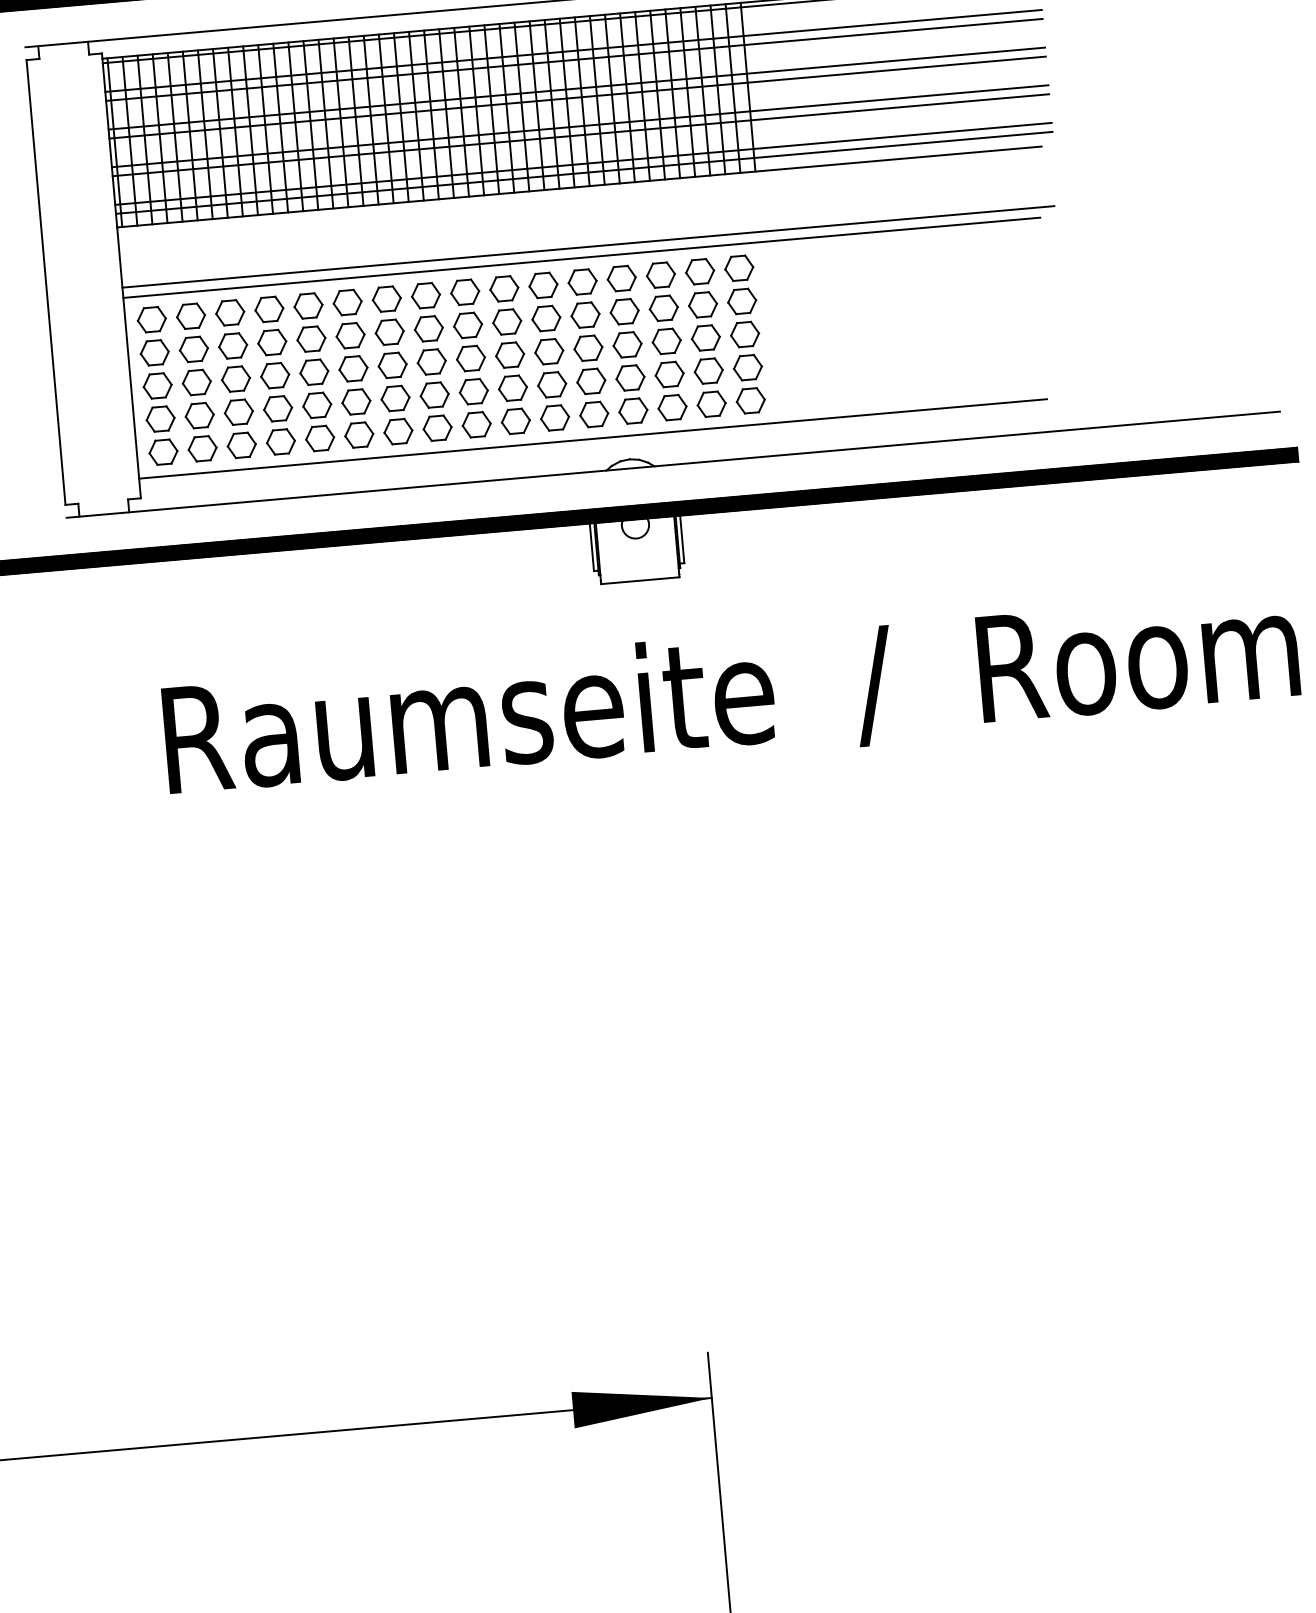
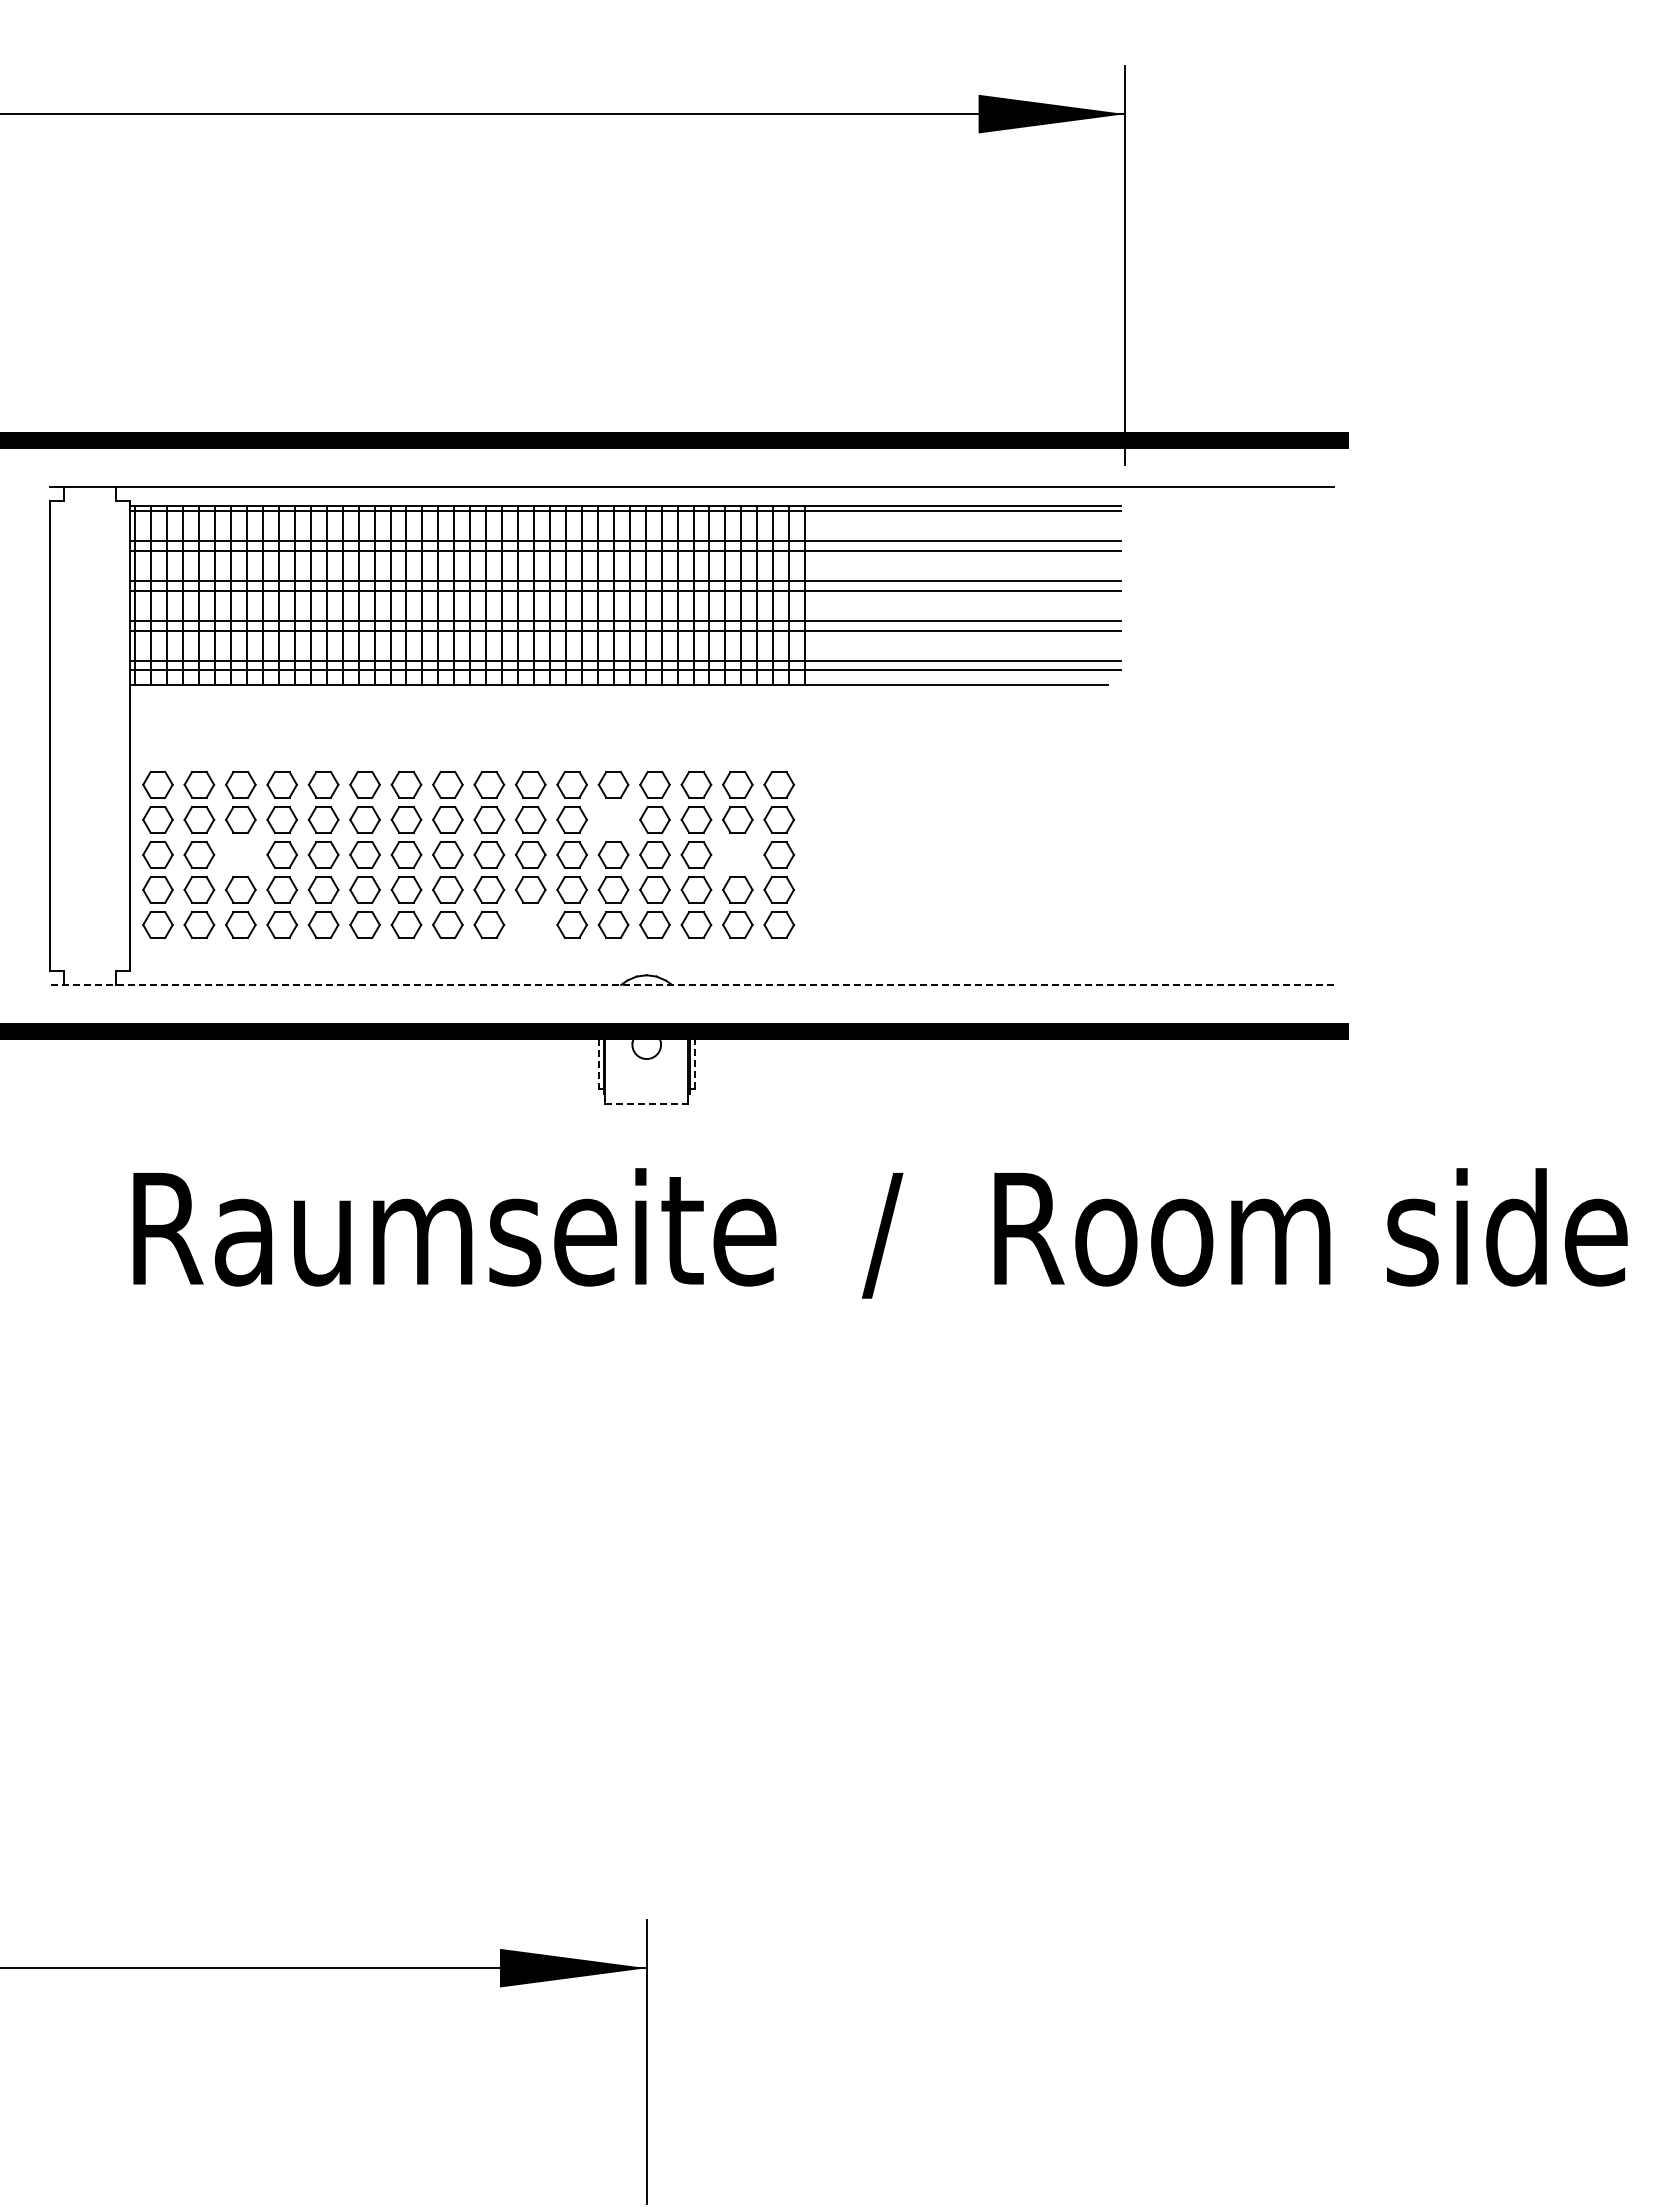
line: (588, 246) -> (622, 748), removed
line: (581, 258) -> (614, 759), removed
part: (585, 314) -> (613, 819), removed
part: (705, 337) -> (737, 854), removed
part: (235, 378) -> (240, 854), removed
part: (515, 420) -> (530, 924), removed
line: (593, 438) -> (610, 950), removed
line: (672, 464) -> (691, 984), solid -> dashed
line: (682, 538) -> (694, 1063), solid -> dashed
line: (591, 547) -> (598, 1064), solid -> dashed
line: (641, 580) -> (647, 1103), solid -> dashed

